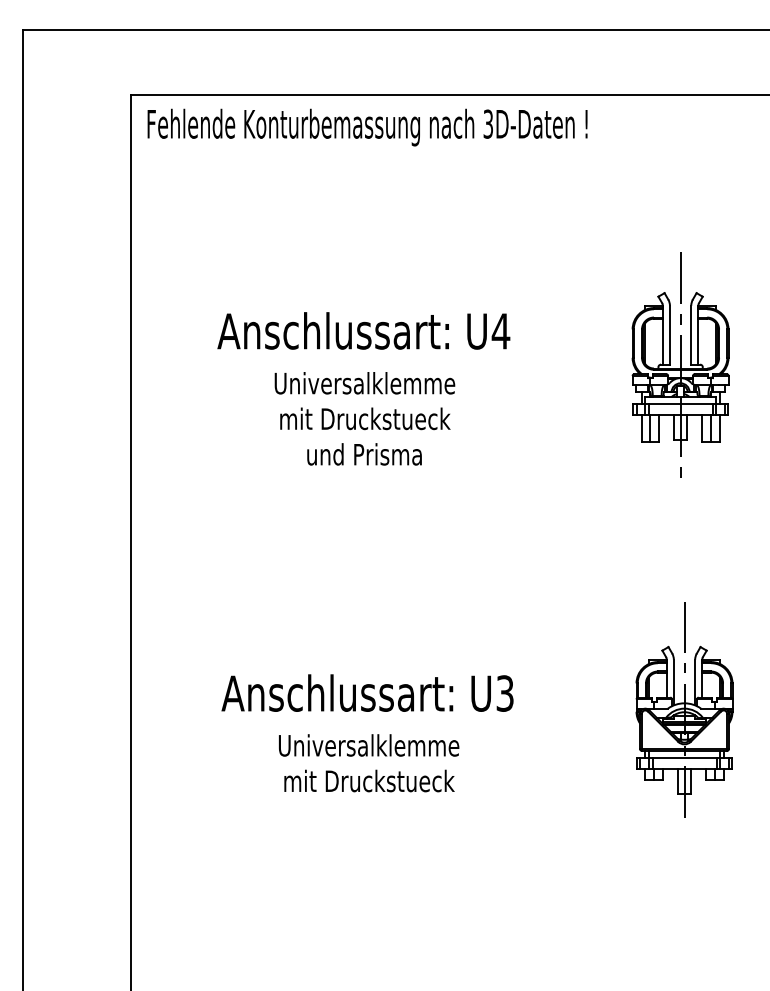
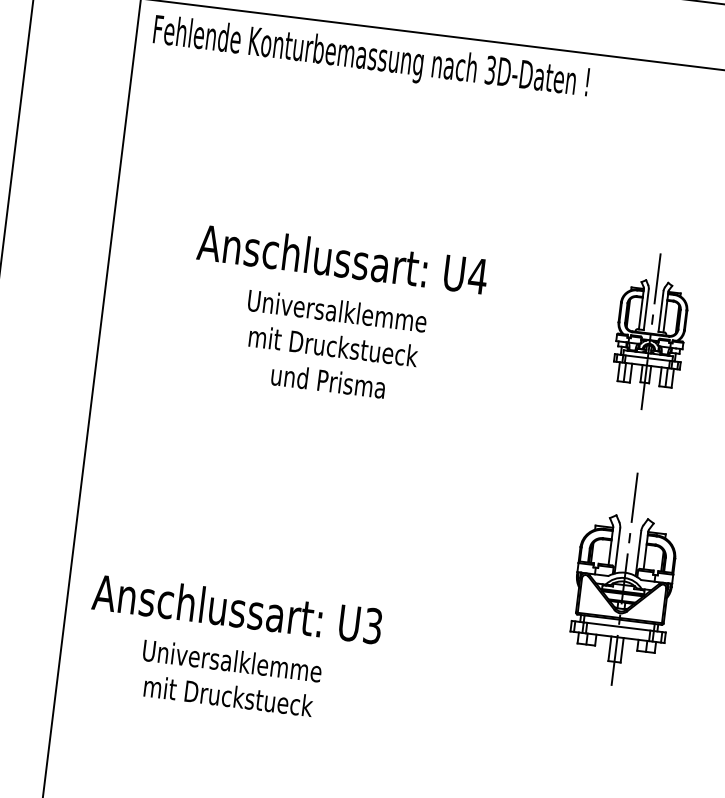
part: (680, 364) -> (651, 330), size x0.7
part: (684, 709) -> (624, 578), moved
text: (367, 733) -> (232, 648), moved

